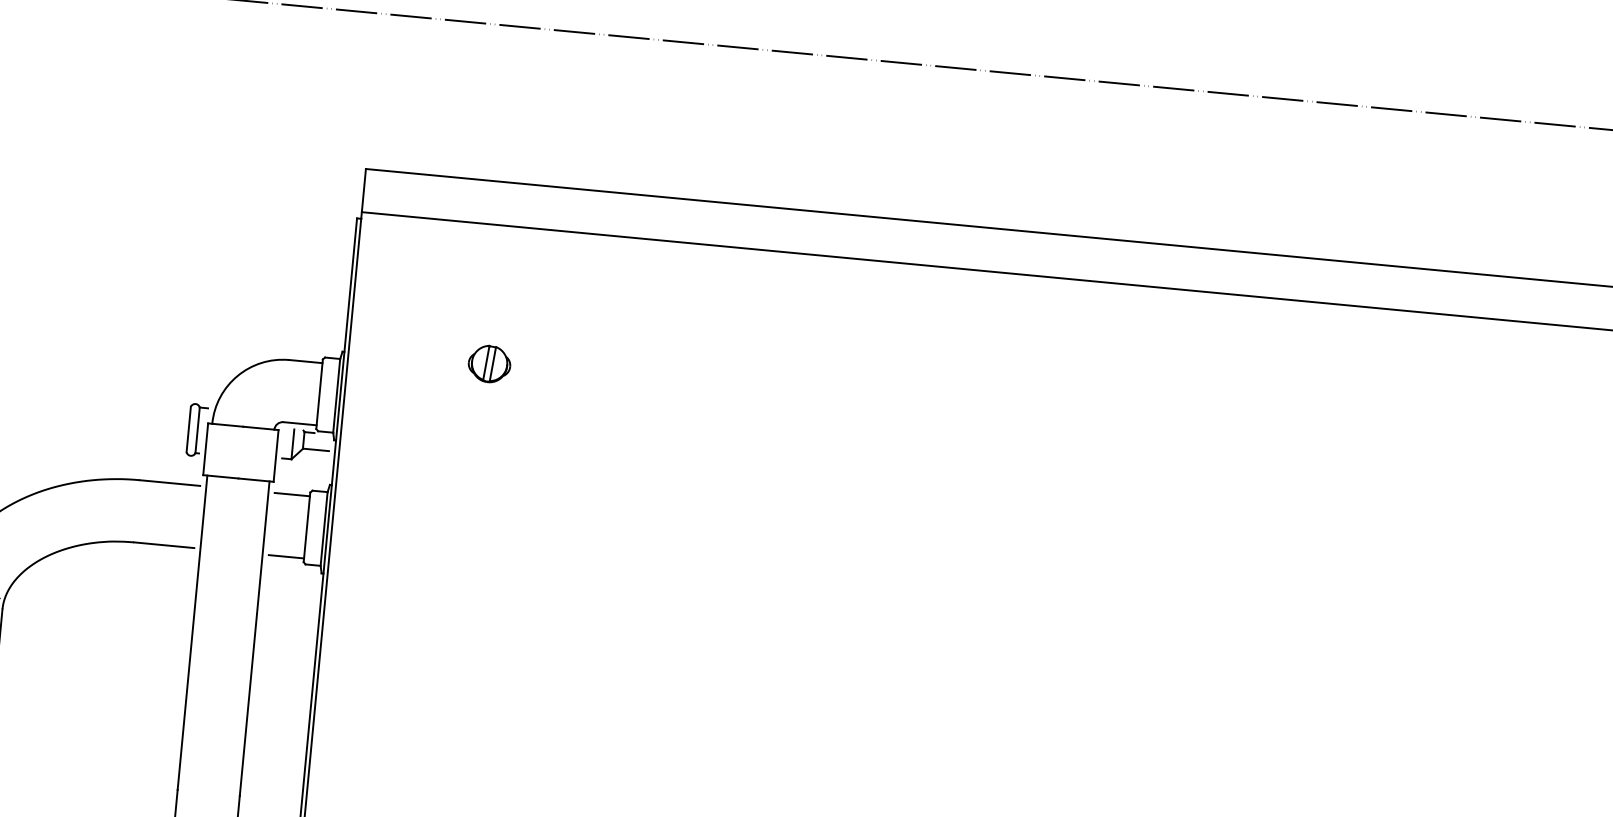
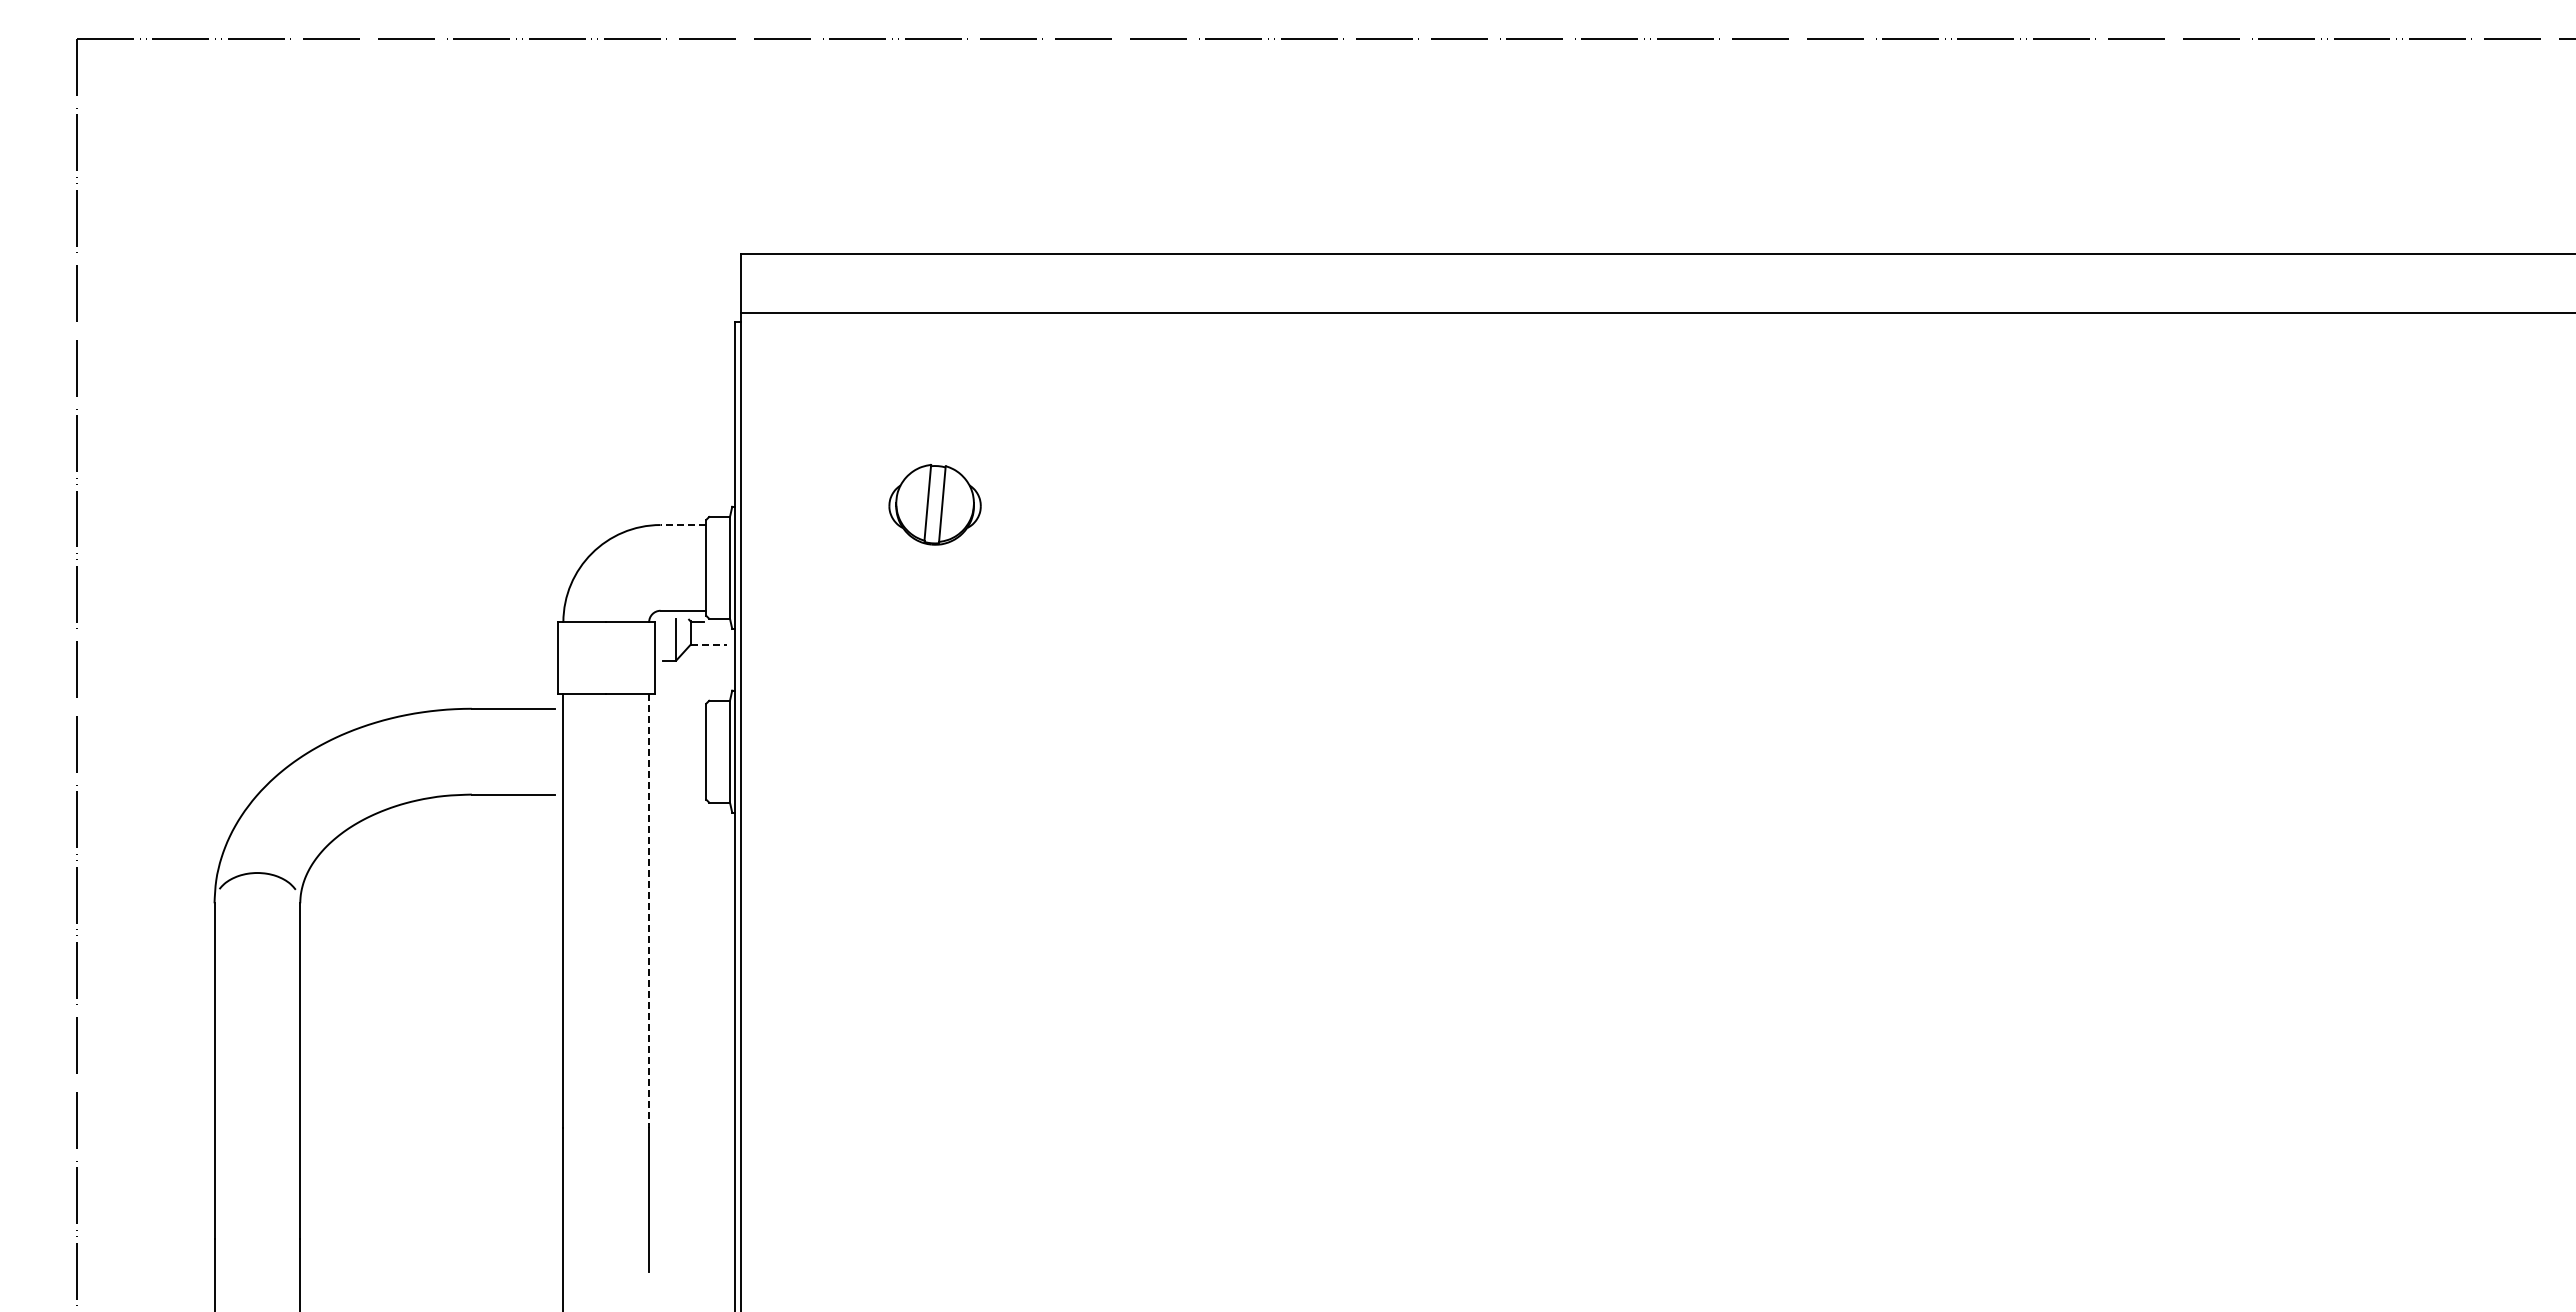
line: (306, 361) -> (683, 524), solid -> dashed
part: (489, 363) -> (934, 504), size x1.6
part: (197, 429) -> (543, 632), removed
line: (315, 449) -> (708, 644), solid -> dashed
line: (291, 494) -> (681, 708), removed
line: (286, 556) -> (681, 794), removed
line: (254, 638) -> (649, 910), solid -> dashed

